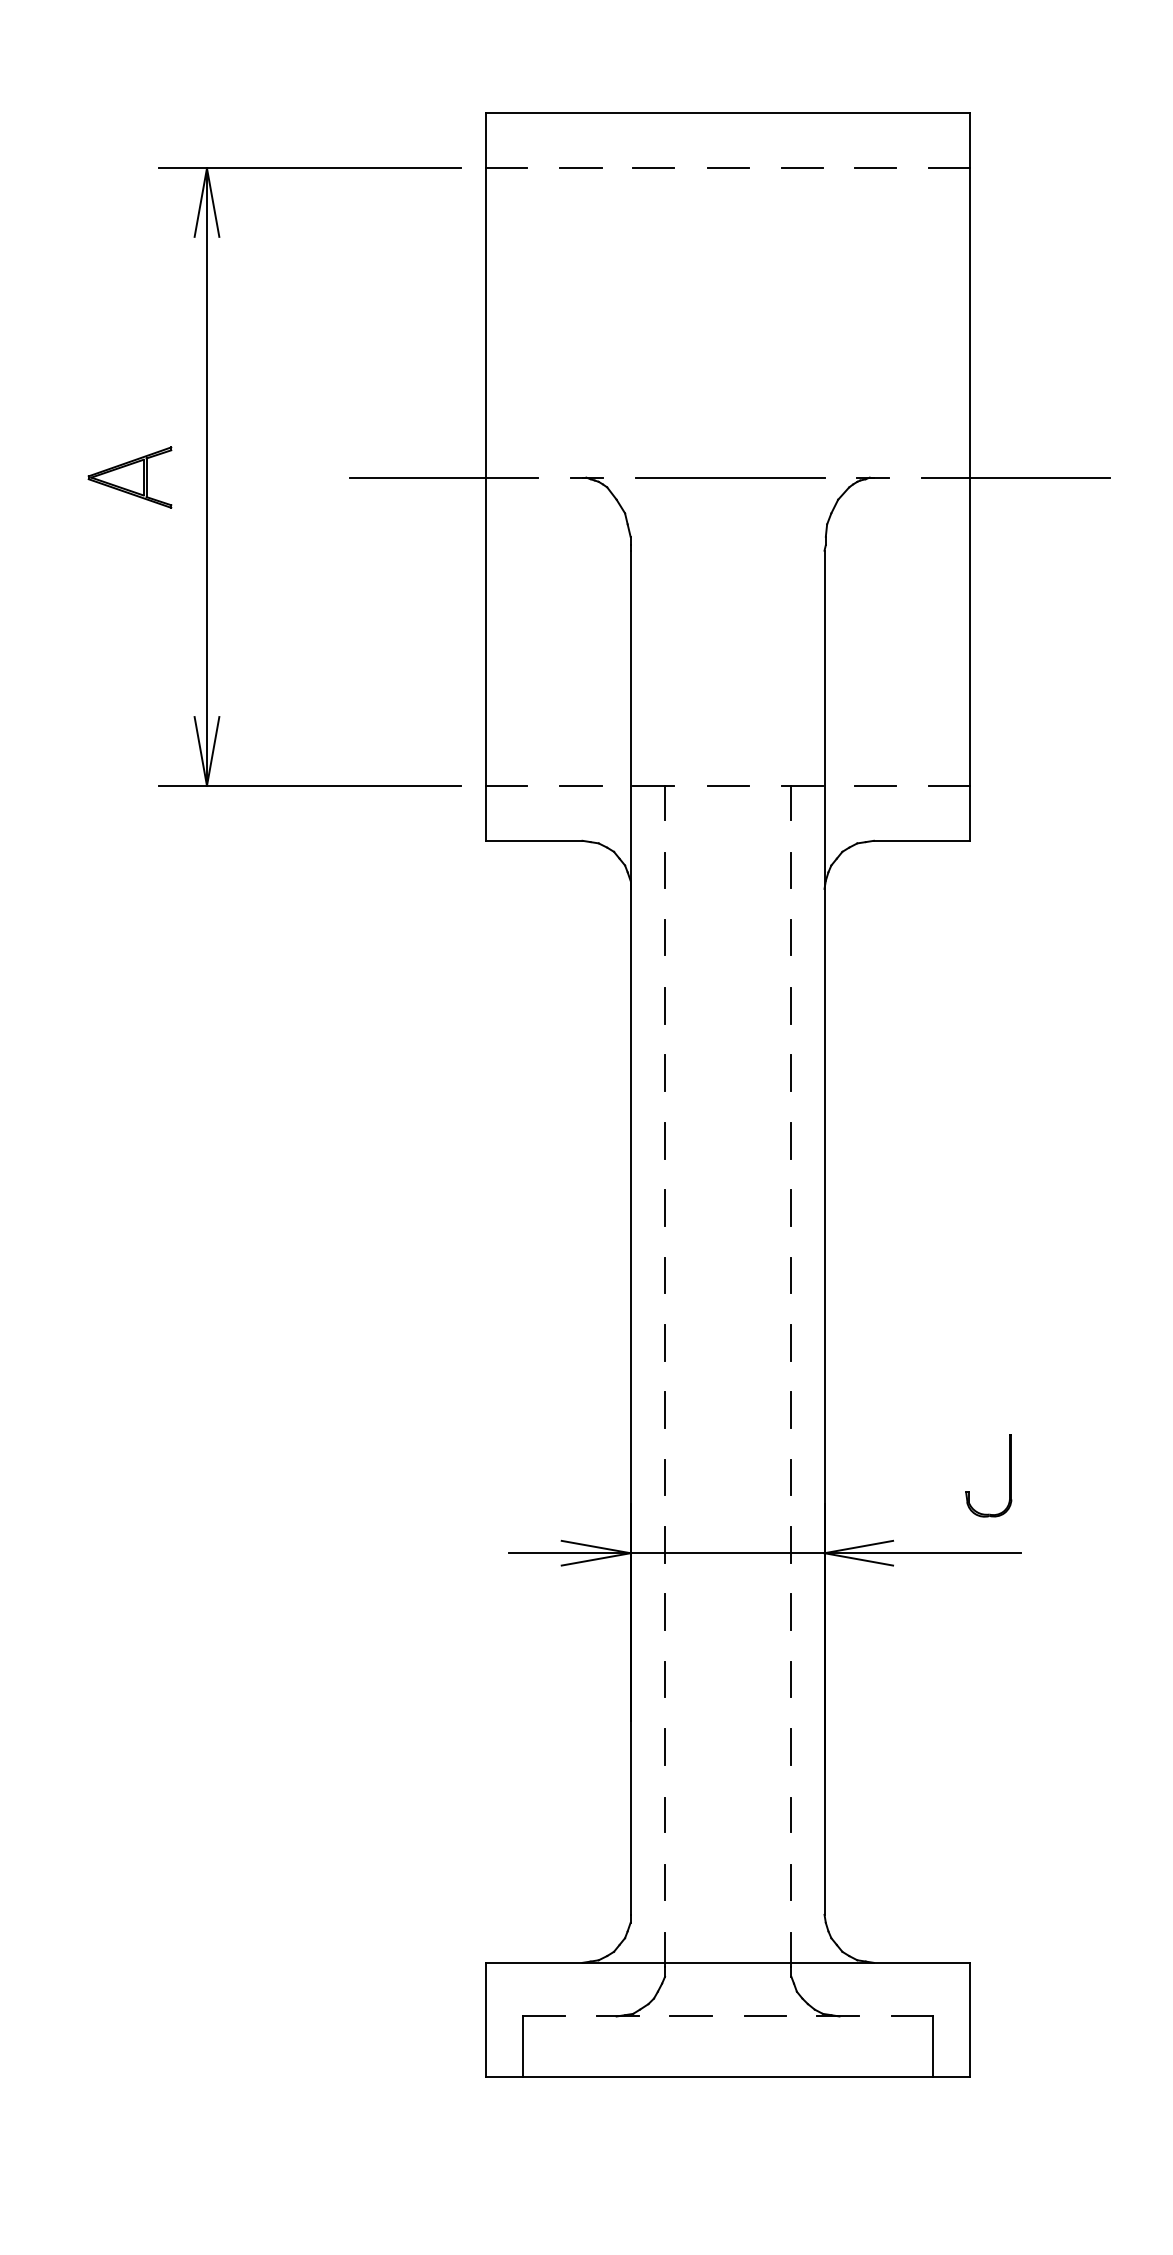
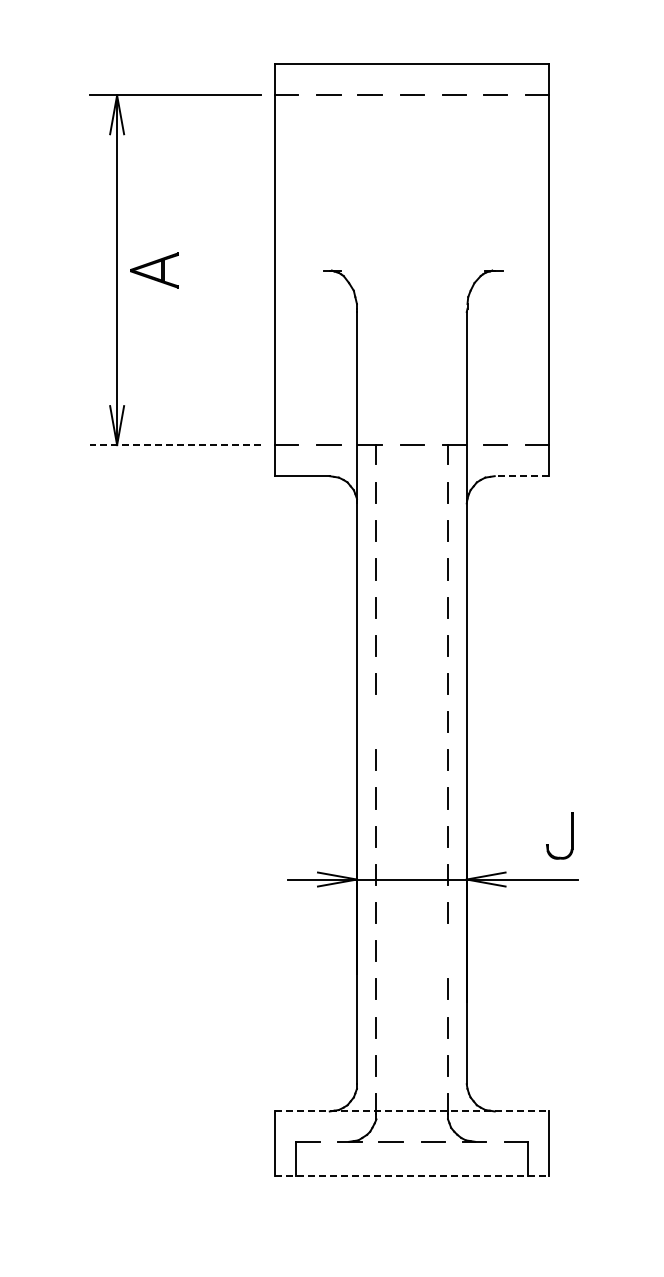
part: (129, 477) -> (154, 270), moved
line: (444, 477) -> (251, 270), removed
line: (730, 477) -> (413, 270), removed
line: (1014, 477) -> (574, 270), removed
line: (310, 786) -> (175, 445), solid -> dashed
line: (921, 841) -> (521, 476), solid -> dashed
line: (663, 1274) -> (375, 721), removed
line: (790, 1678) -> (447, 950), removed
line: (728, 1962) -> (412, 1111), solid -> dashed
line: (728, 2077) -> (412, 1176), solid -> dashed

